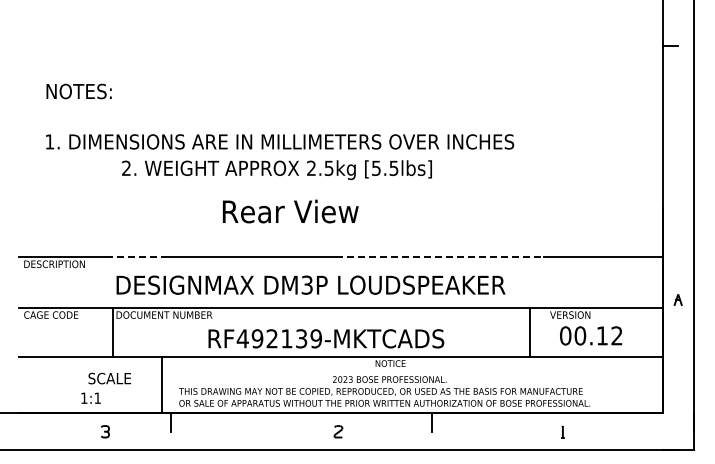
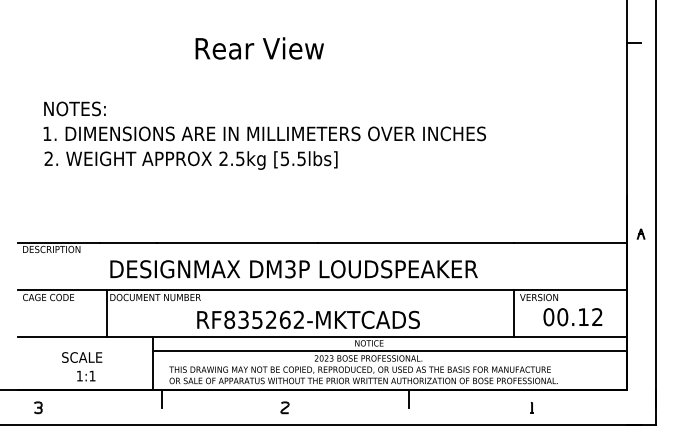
text: (78, 91) -> (74, 108), moved
text: (276, 169) -> (190, 159), moved
text: (290, 211) -> (259, 48), moved
line: (136, 257) -> (129, 243), dashed -> solid
line: (440, 257) -> (416, 243), dashed -> solid
part: (677, 299) -> (640, 233), moved
line: (530, 331) -> (514, 313), moved
text: (591, 335) -> (573, 316), moved
text: (278, 338) -> (263, 319), RF492139-MKTCADS -> RF835262-MKTCADS
line: (411, 371) -> (389, 350), added
text: (109, 378) -> (81, 357), moved
part: (105, 431) -> (38, 407), moved
part: (338, 431) -> (285, 407), moved

